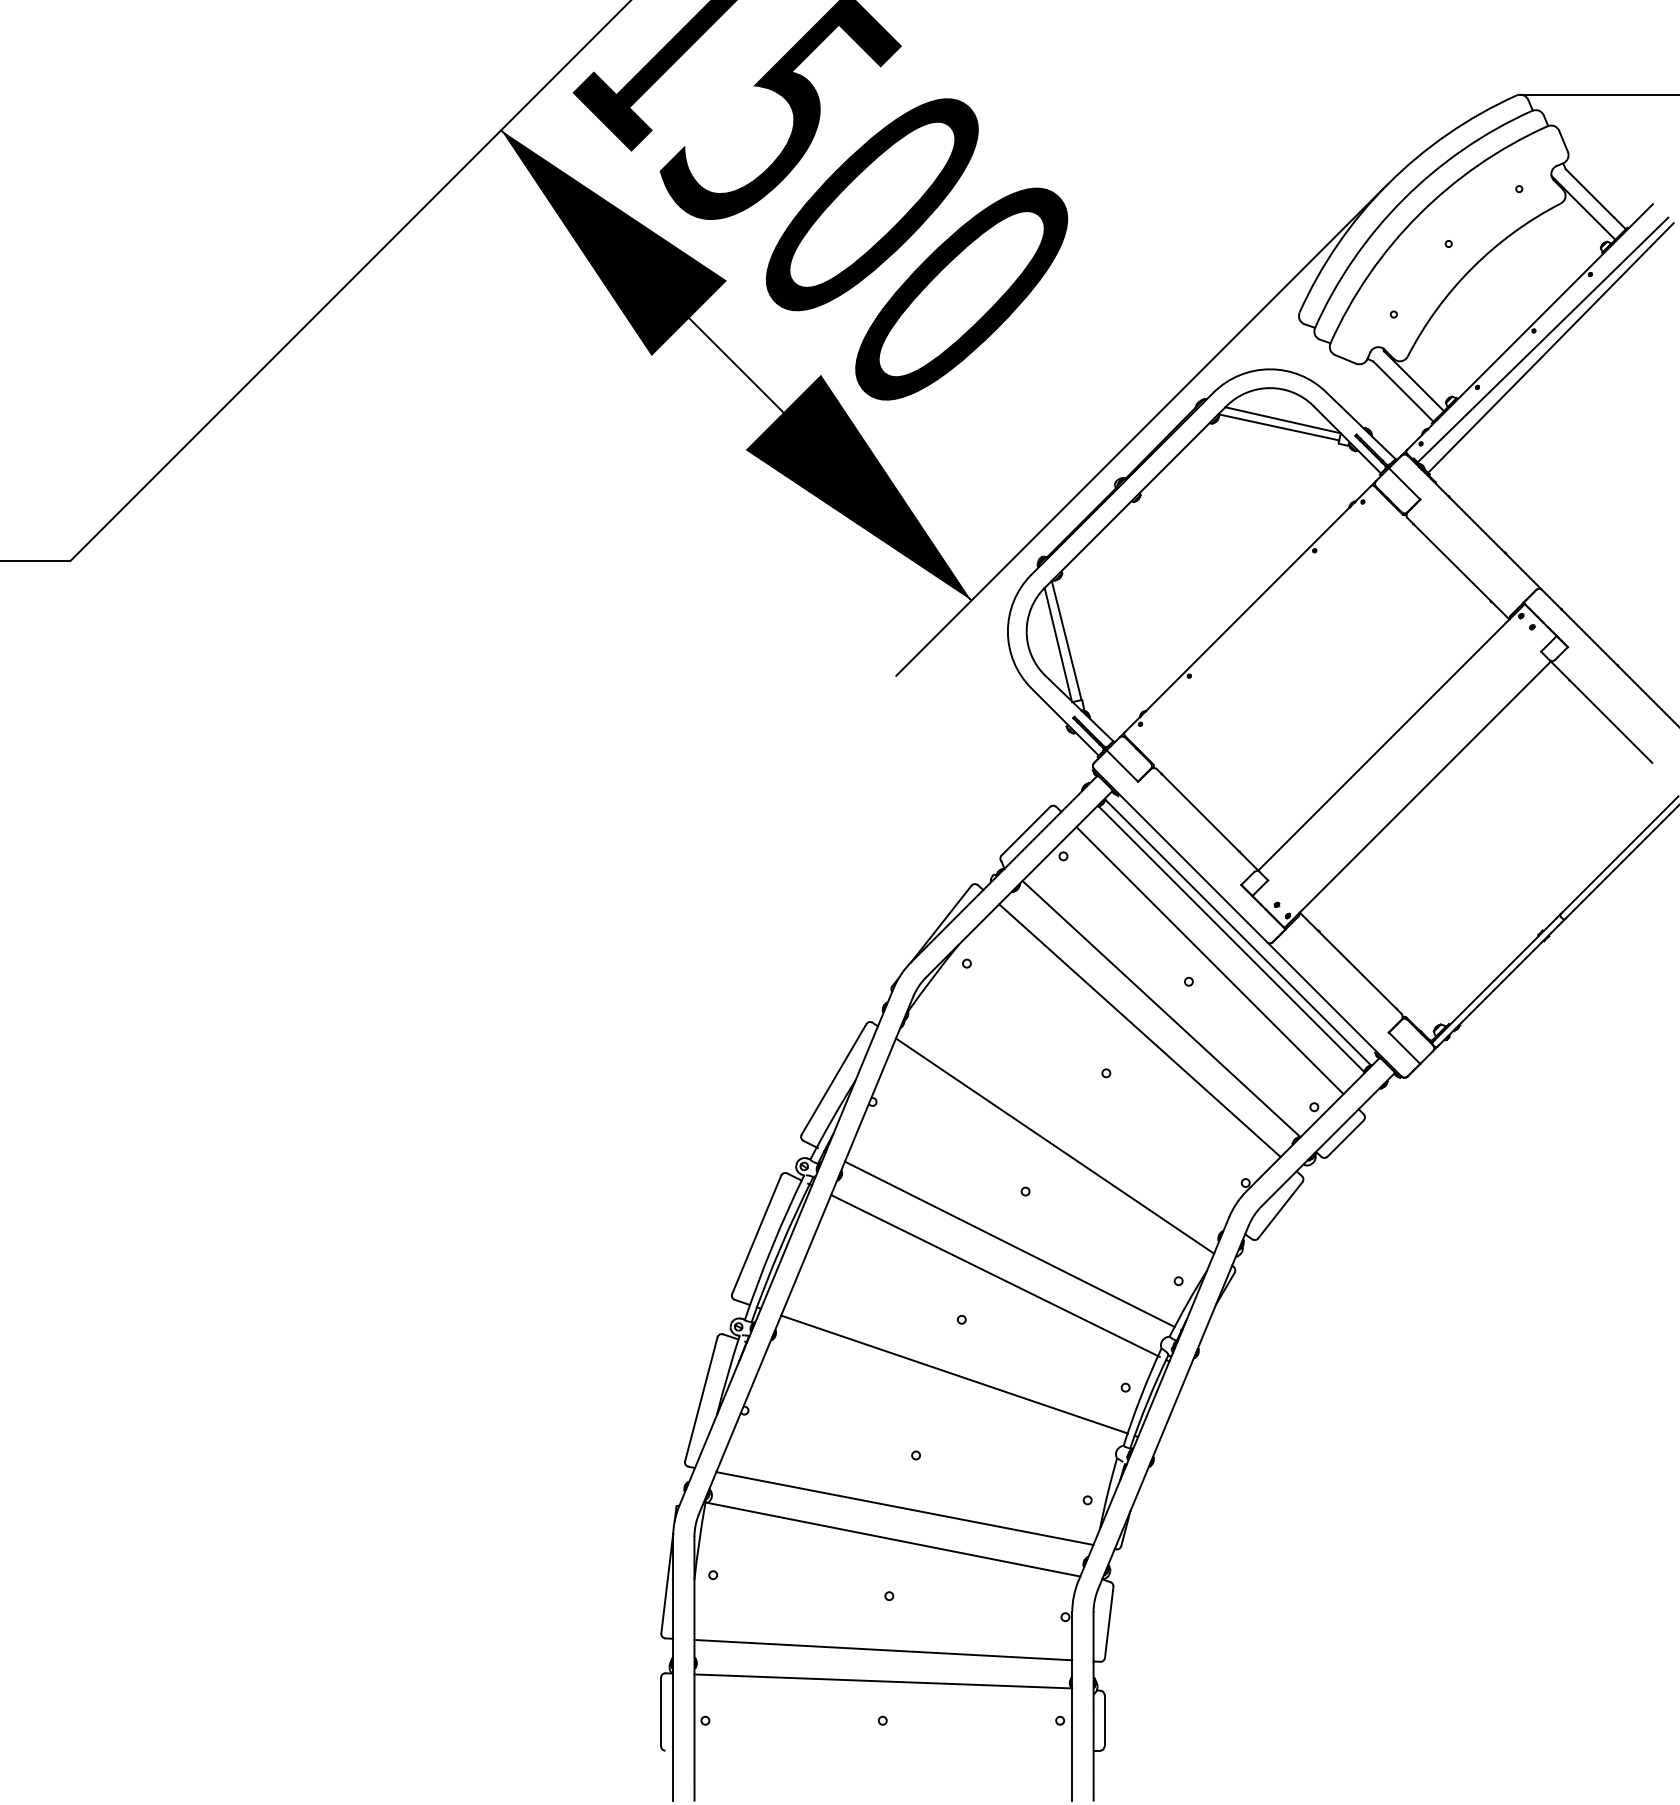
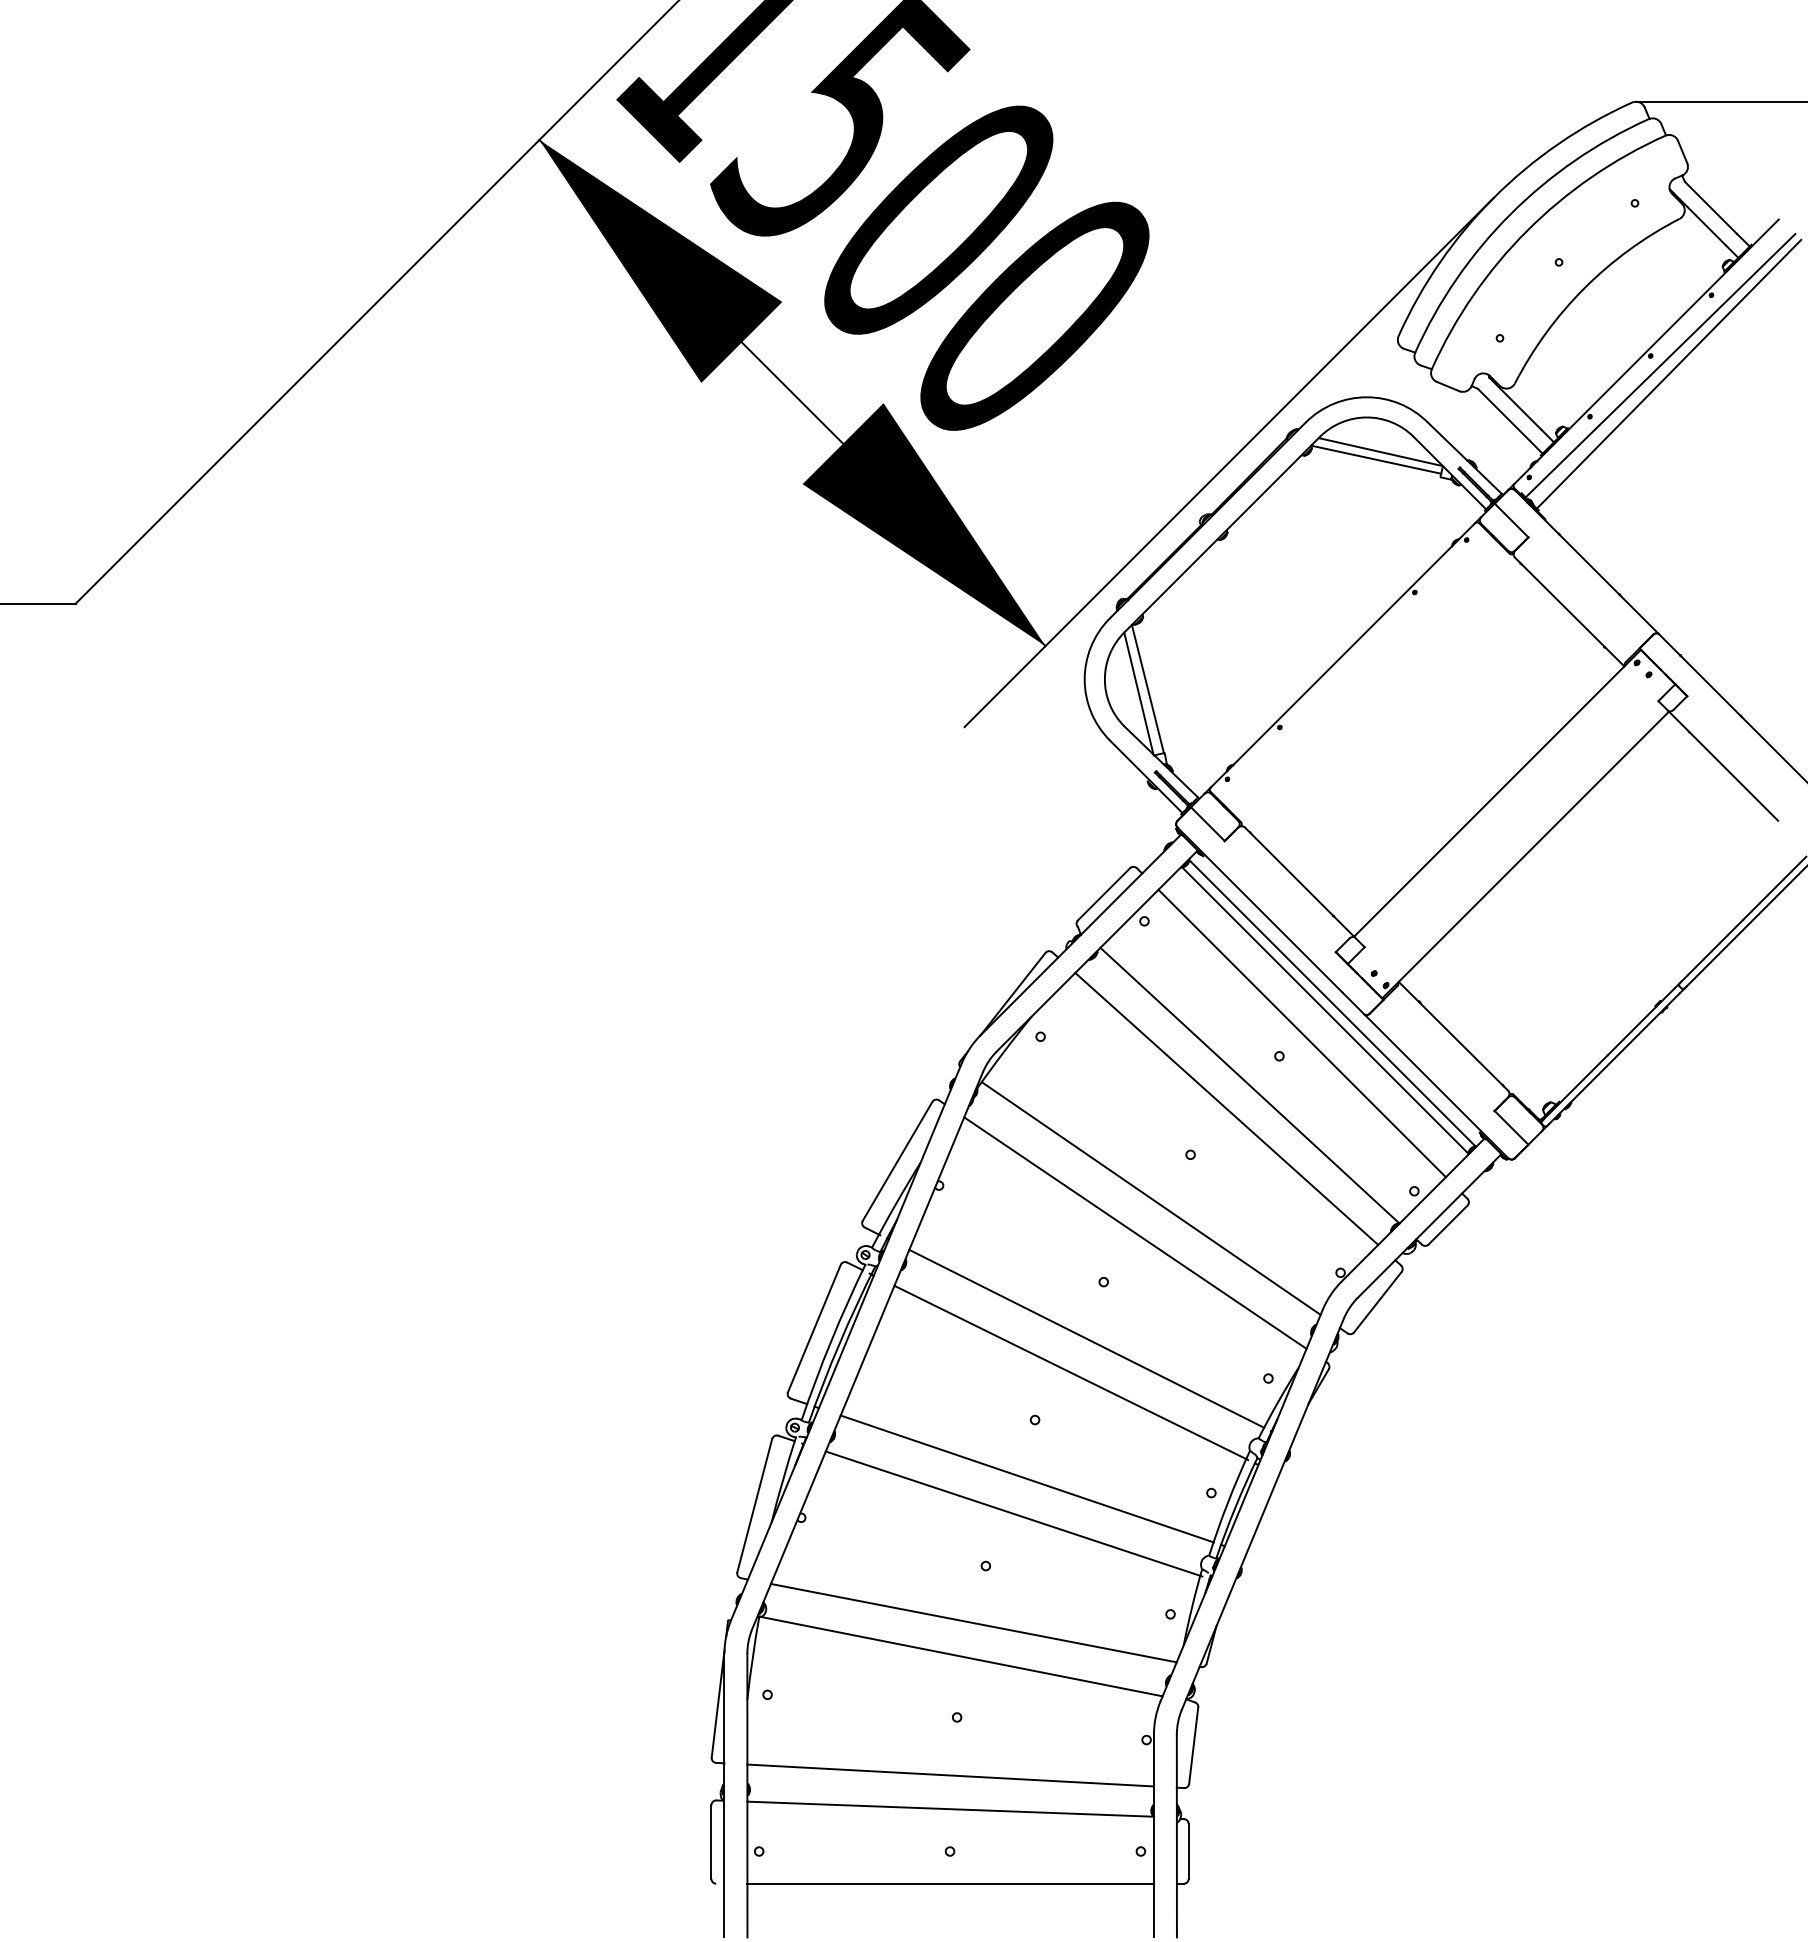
line: (1070, 1113) -> (1151, 1198), added
line: (941, 1406) -> (1013, 1513), added
line: (883, 1750) -> (950, 1883), added

